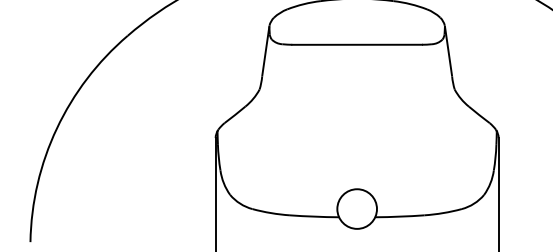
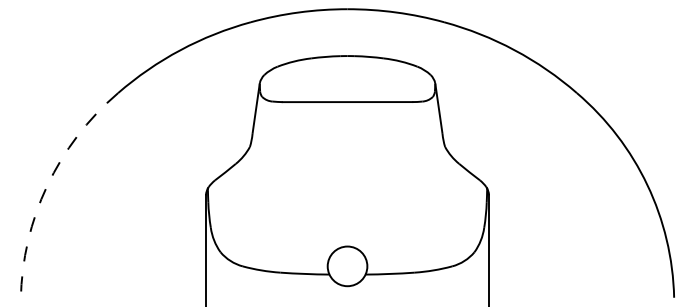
arc: (57, 128) -> (47, 185), solid -> dashed

